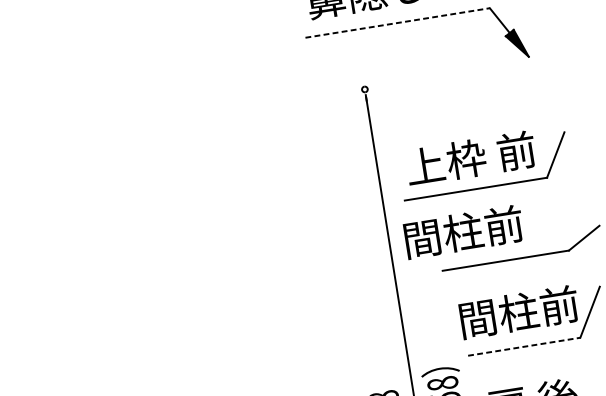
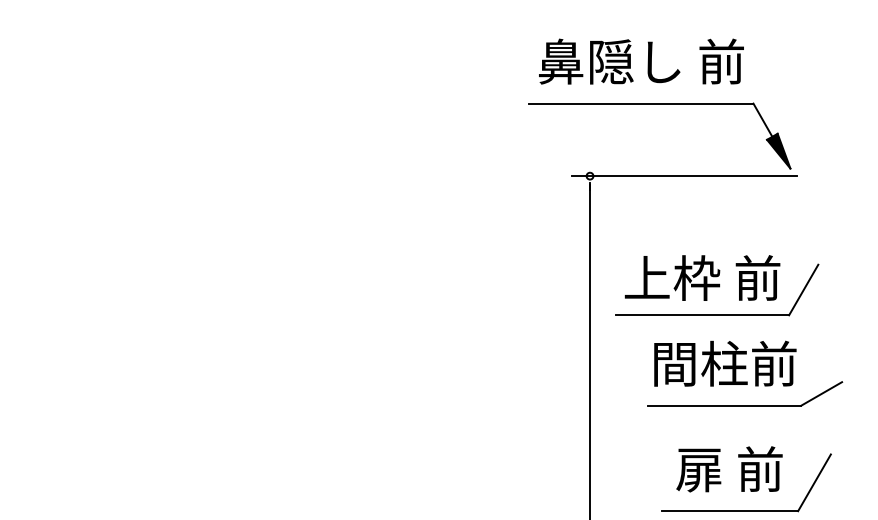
line: (397, 22) -> (641, 103), dashed -> solid
line: (441, 77) -> (683, 176), added
text: (464, 231) -> (725, 363), moved
text: (519, 312) -> (730, 469), 間柱前 -> 扉 前
line: (524, 346) -> (730, 511), dashed -> solid

